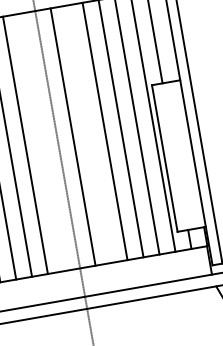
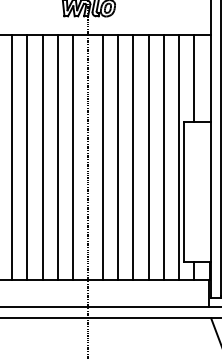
line: (89, 133) -> (118, 156), added
line: (40, 141) -> (72, 156), added

